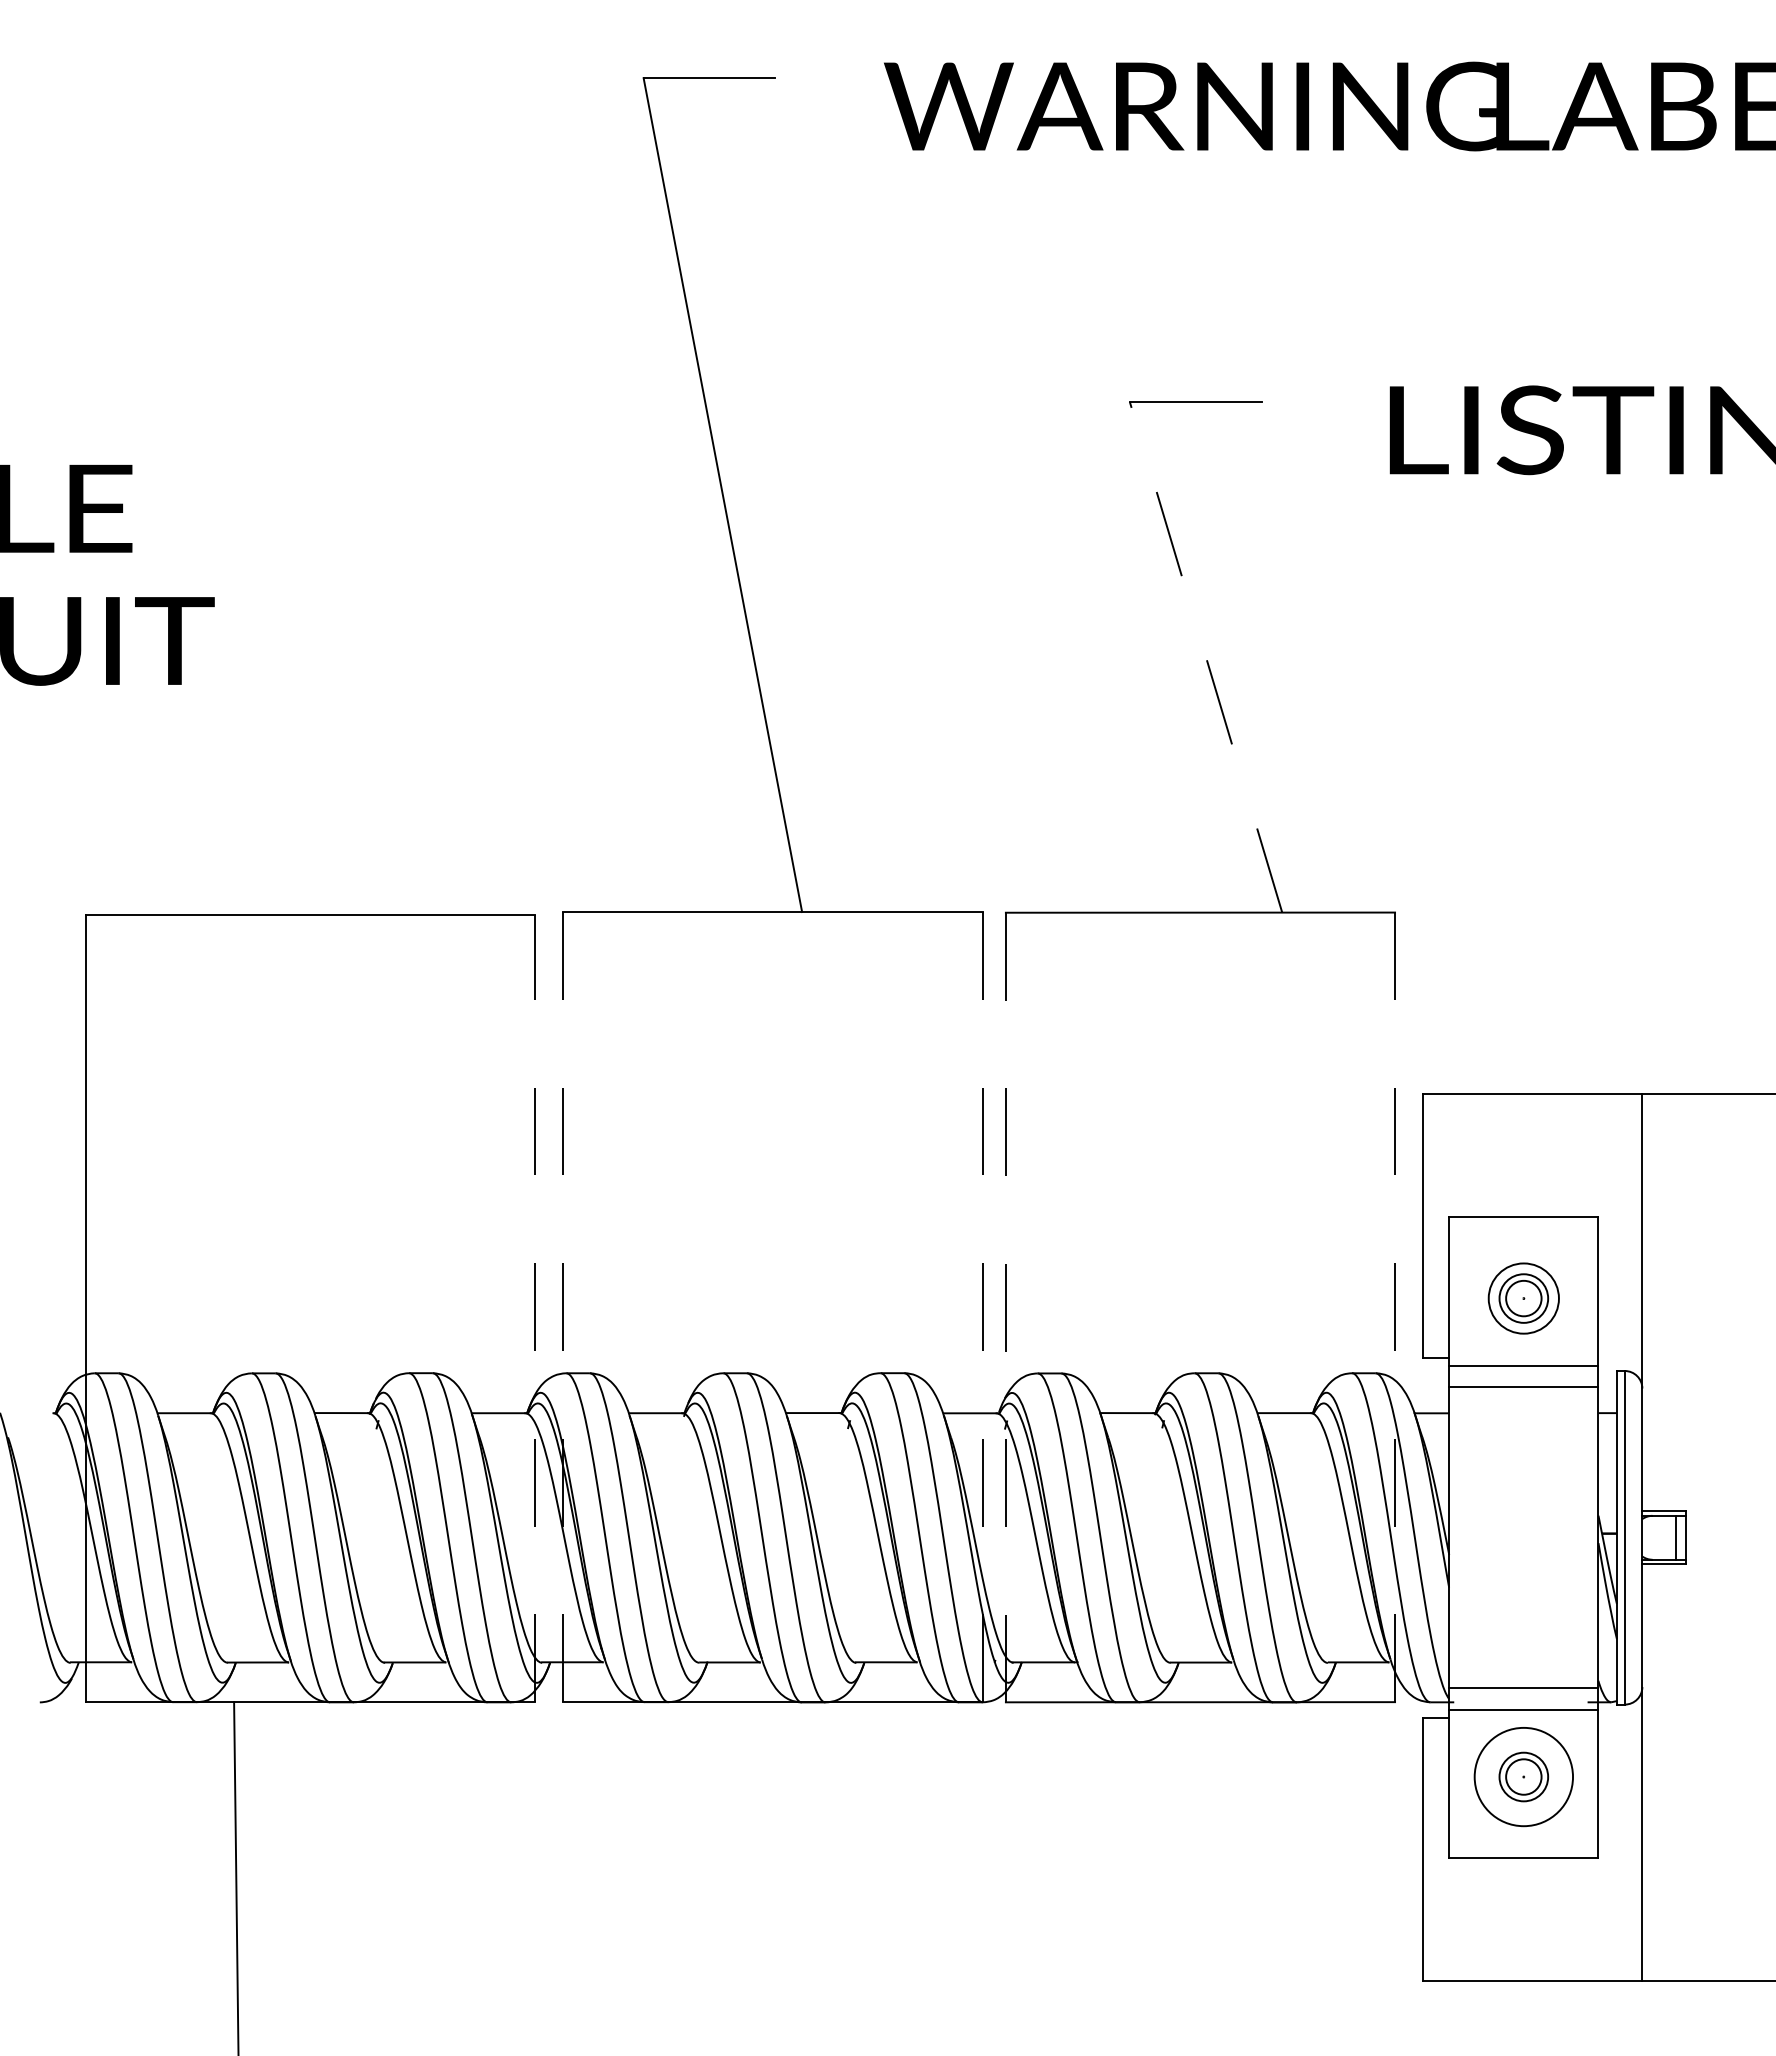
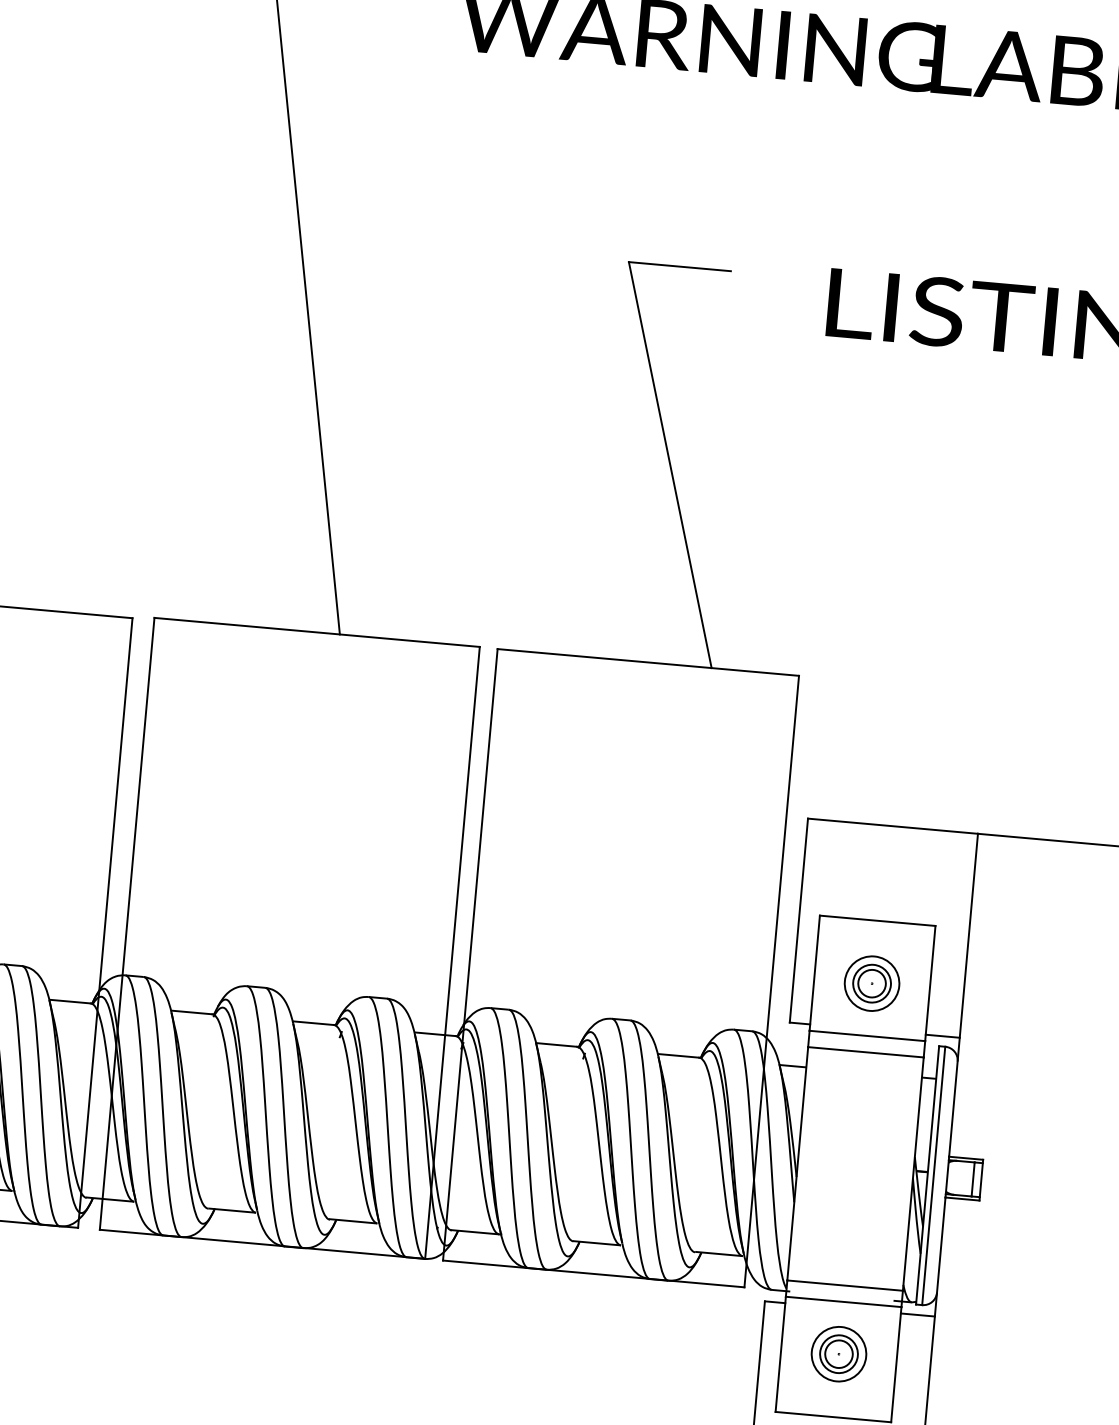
line: (1205, 656) -> (669, 464), dashed -> solid
line: (982, 1306) -> (452, 952), dashed -> solid
line: (562, 1307) -> (126, 924), dashed -> solid
line: (1005, 1307) -> (470, 954), dashed -> solid
line: (1395, 1307) -> (772, 981), dashed -> solid
line: (534, 1308) -> (105, 922), dashed -> solid
line: (1620, 1357) -> (942, 1036), added
line: (1620, 1717) -> (917, 1314), added
circle: (1523, 1776) -> (838, 1353), size x0.71

